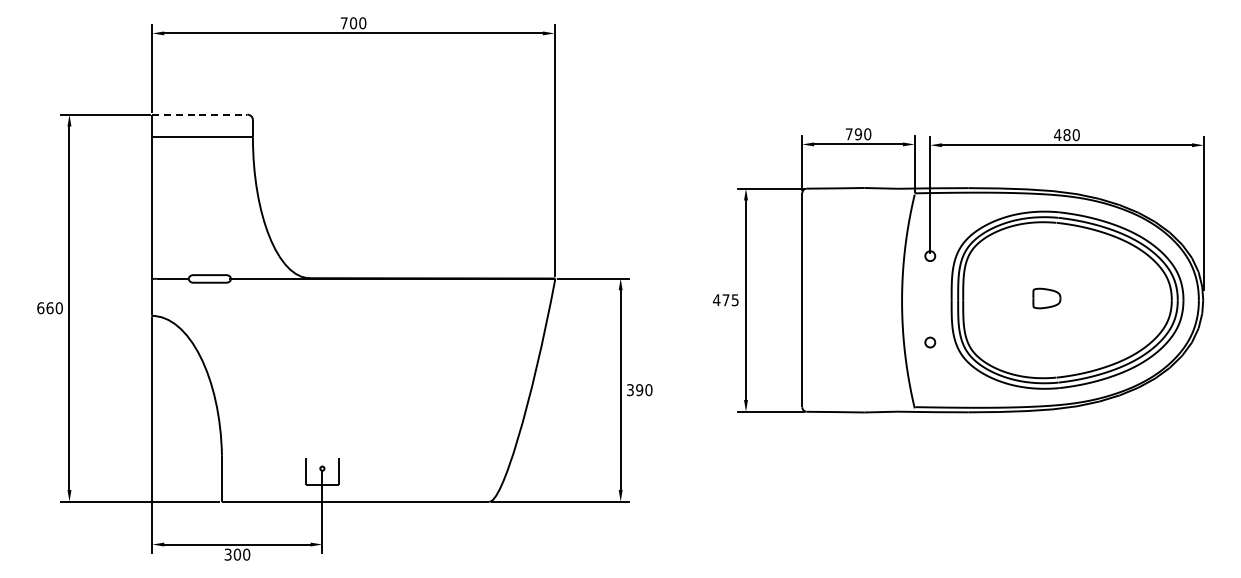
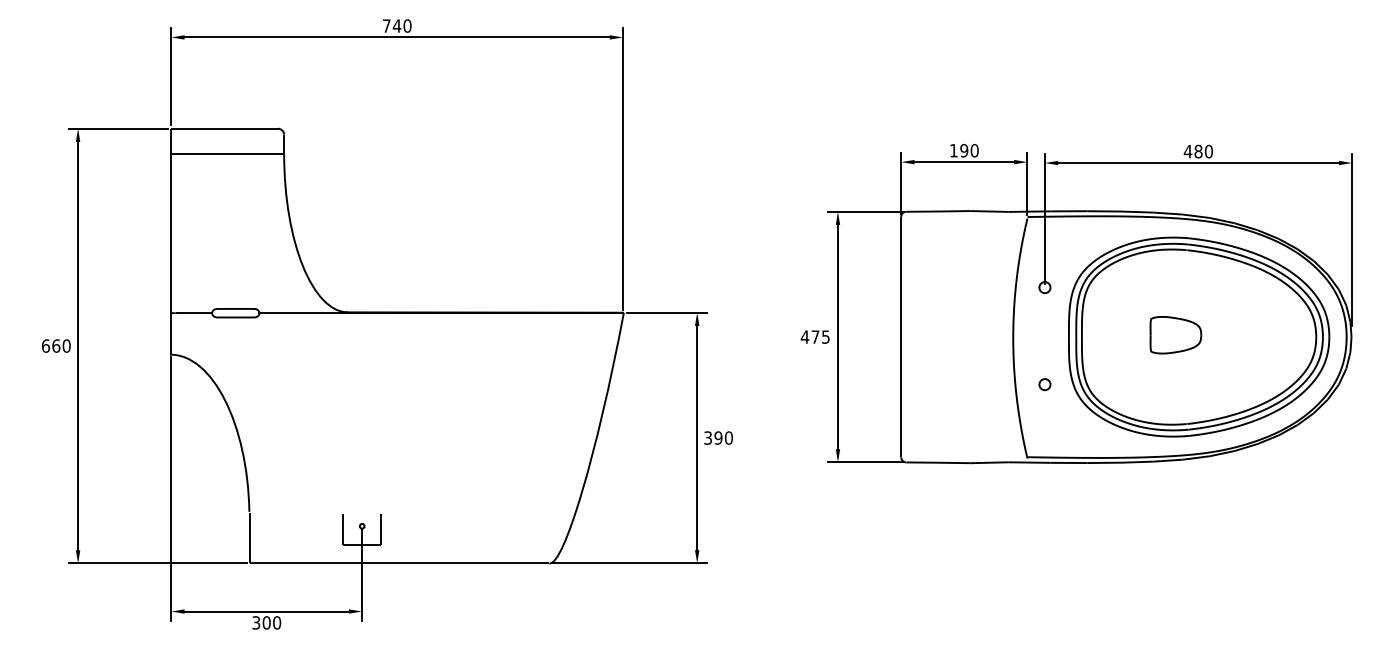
text: (353, 23) -> (397, 26), 700 -> 740
line: (200, 114) -> (225, 128), dashed -> solid
text: (848, 134) -> (953, 150), 790 -> 190
part: (1046, 298) -> (1175, 335), size x1.67

